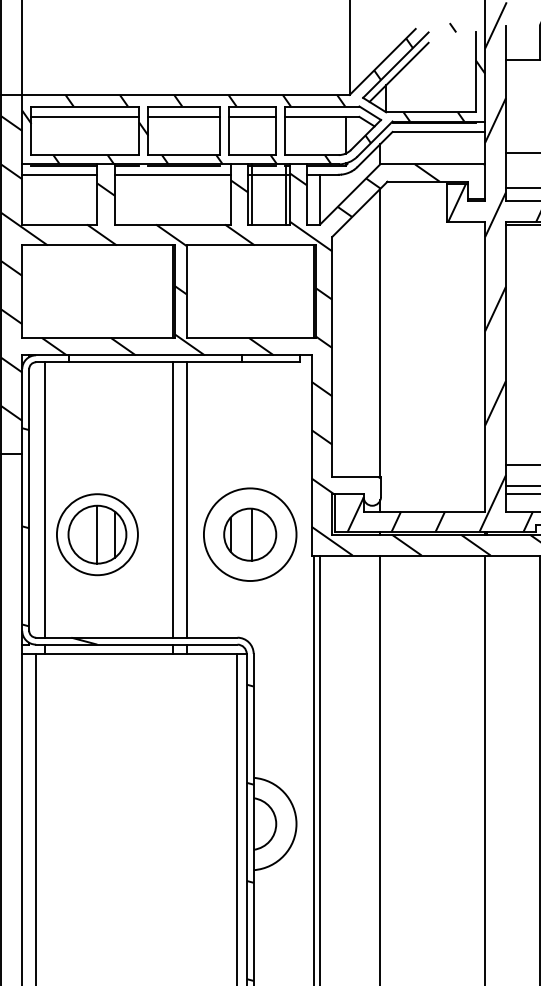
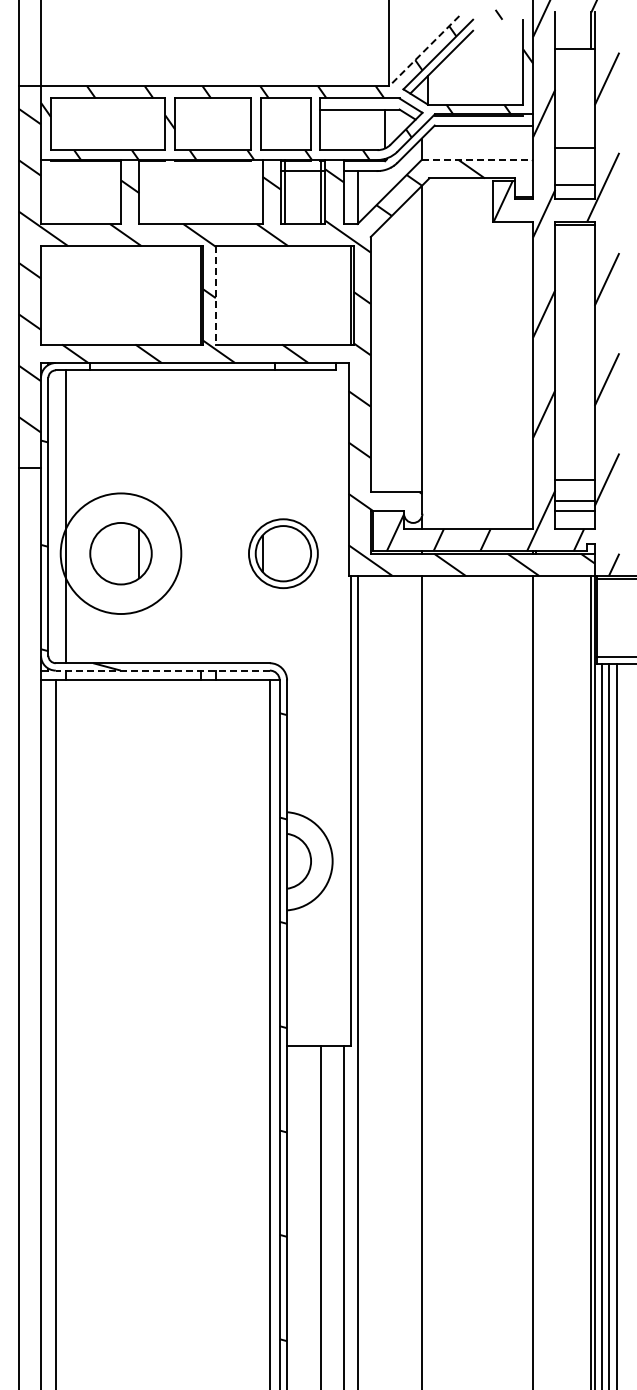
line: (382, 62) -> (424, 51), solid -> dashed
line: (84, 116) -> (107, 109), removed
line: (184, 116) -> (213, 109), removed
line: (252, 116) -> (285, 109), removed
line: (432, 164) -> (477, 160), solid -> dashed
line: (60, 175) -> (81, 171), removed
line: (172, 175) -> (200, 171), removed
line: (186, 291) -> (215, 295), solid -> dashed
line: (173, 499) -> (201, 516), removed
line: (186, 499) -> (215, 516), removed
circle: (96, 534) -> (120, 553), size x1.4
line: (97, 534) -> (121, 553), removed
circle: (250, 534) -> (283, 553), size x0.7
line: (252, 534) -> (285, 553), removed
line: (136, 644) -> (162, 670), solid -> dashed

